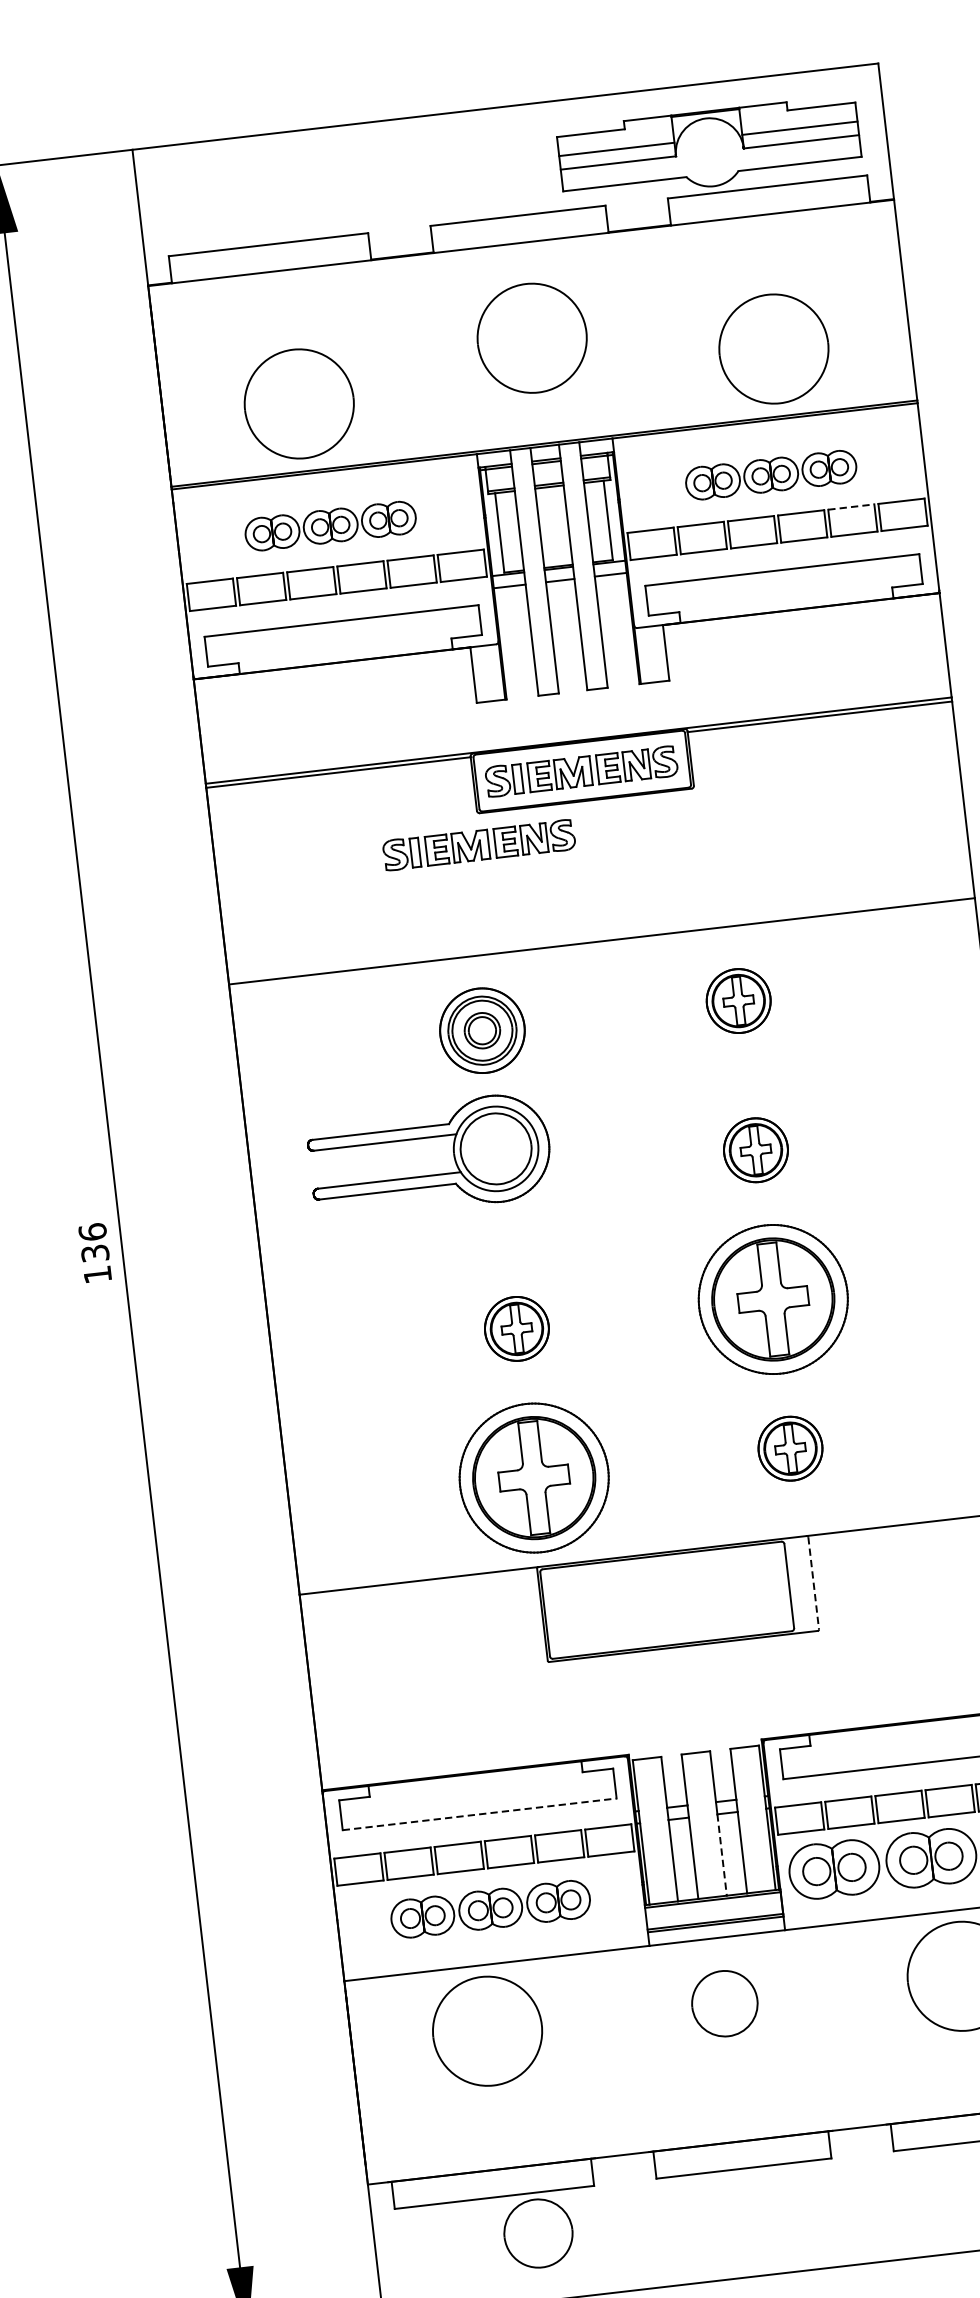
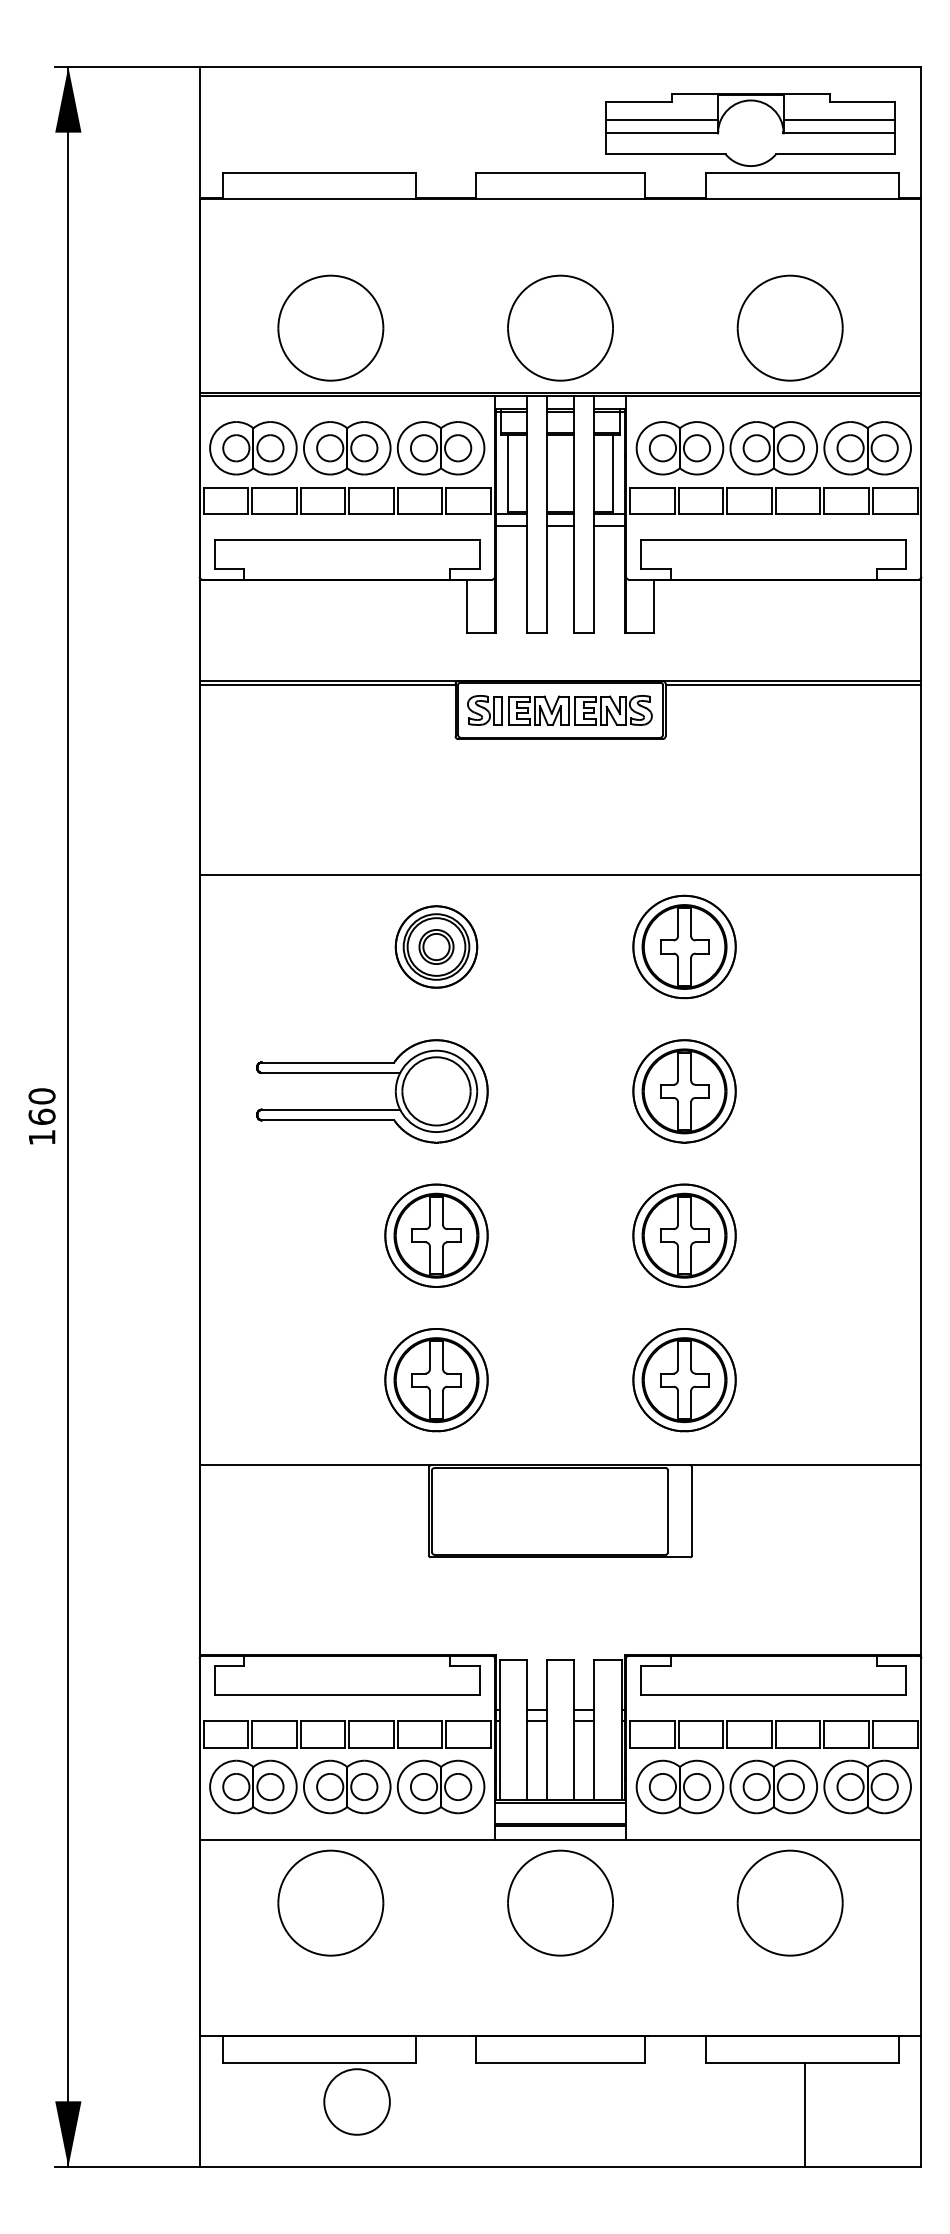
part: (532, 337) -> (560, 327), moved
part: (771, 475) -> (773, 448), size x1.67
line: (852, 506) -> (847, 487), dashed -> solid
part: (330, 526) -> (347, 448), size x1.67
part: (478, 845) -> (453, 769), removed
part: (738, 1000) -> (684, 946), size x1.67
part: (427, 1138) -> (372, 1073), moved
part: (755, 1150) -> (684, 1091), size x1.67
text: (93, 1242) -> (41, 1106), 136 -> 160
part: (773, 1299) -> (684, 1235), size x0.71
part: (516, 1328) -> (436, 1235), size x1.67
part: (790, 1448) -> (684, 1380), size x1.67
part: (534, 1478) -> (436, 1380), size x0.71
line: (813, 1583) -> (691, 1511), dashed -> solid
line: (479, 1814) -> (347, 1695), dashed -> solid
line: (722, 1855) -> (574, 1761), dashed -> solid
part: (490, 1908) -> (347, 1786), size x1.43
part: (724, 2003) -> (560, 1902), size x1.67

